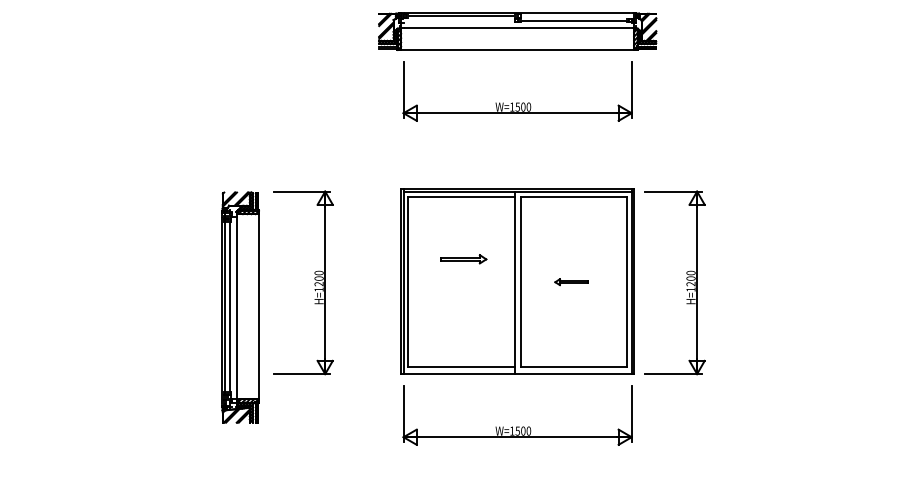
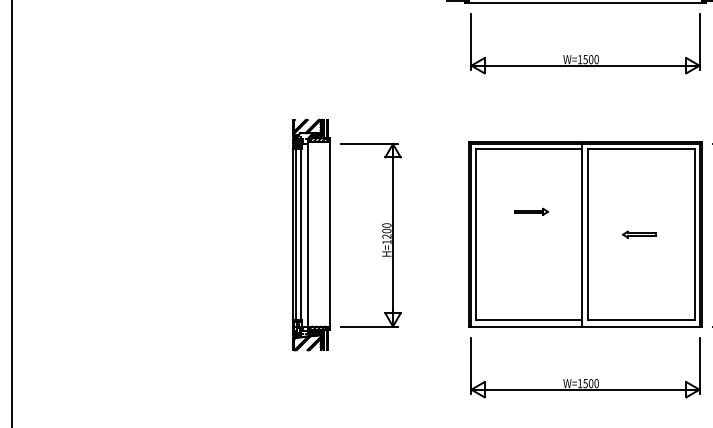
part: (464, 259) -> (532, 211), size x0.71
part: (240, 307) -> (311, 234), moved

